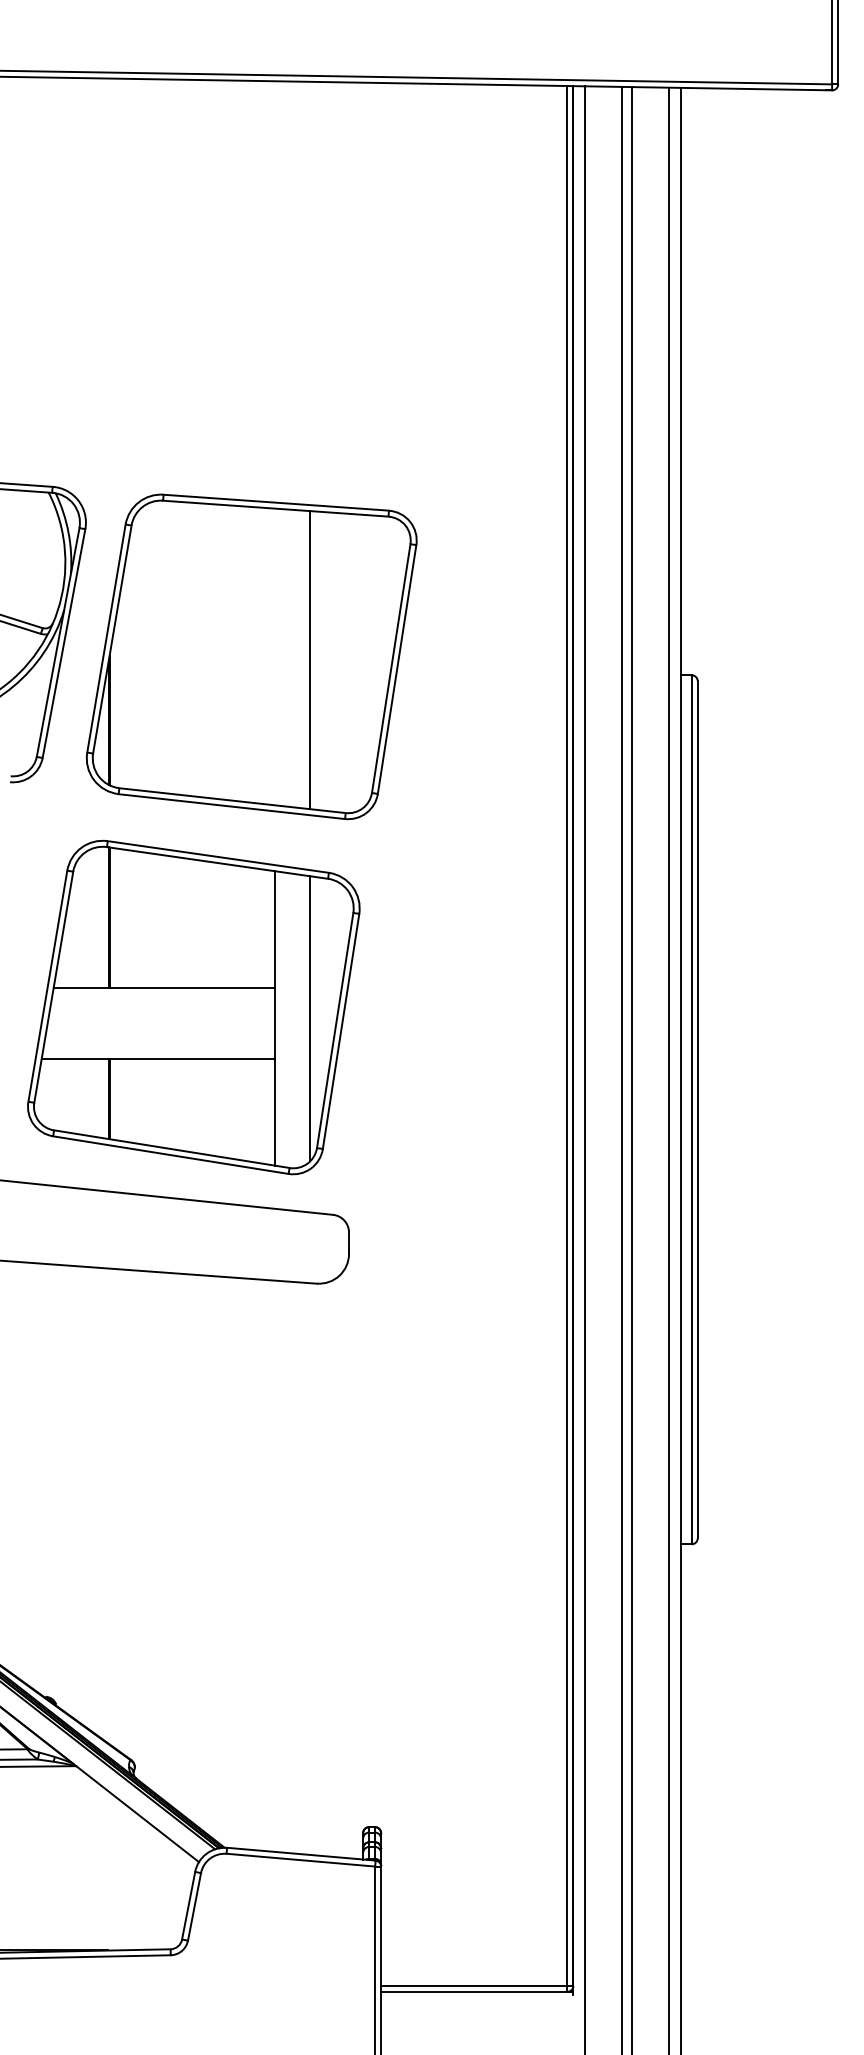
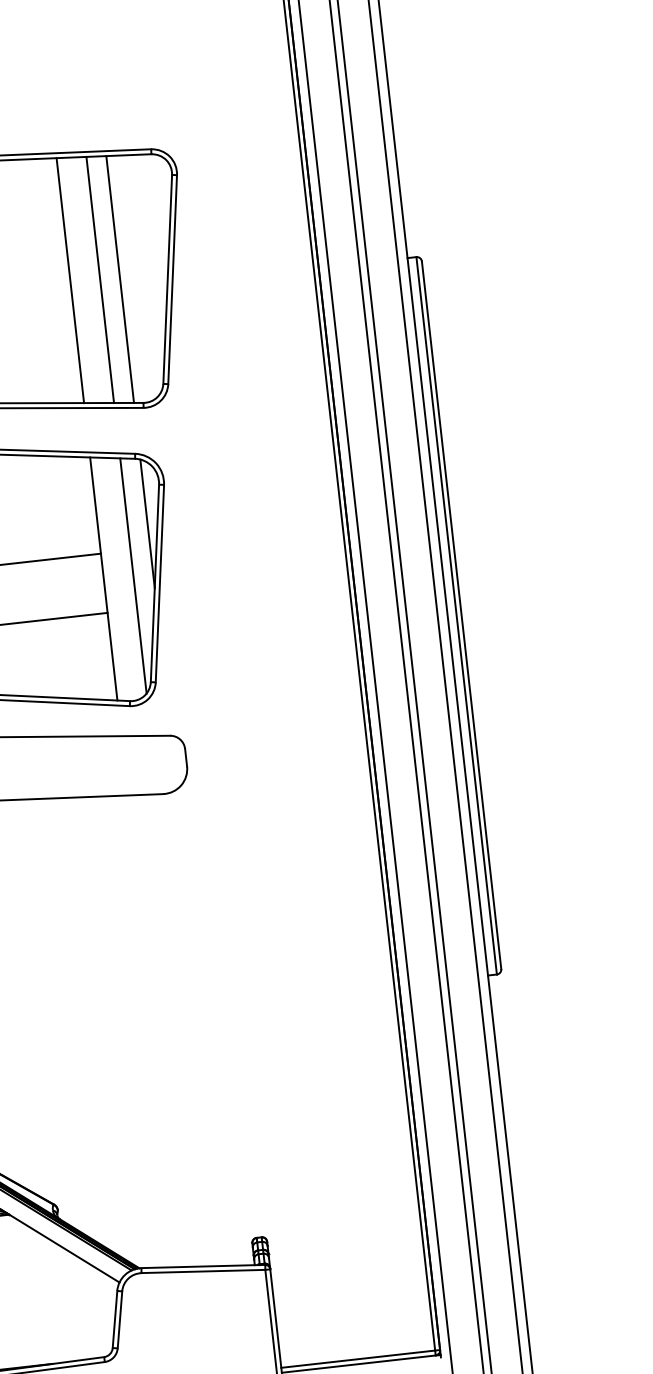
line: (274, 656) -> (70, 280), added
line: (334, 661) -> (120, 278), added
line: (334, 958) -> (147, 524), added

